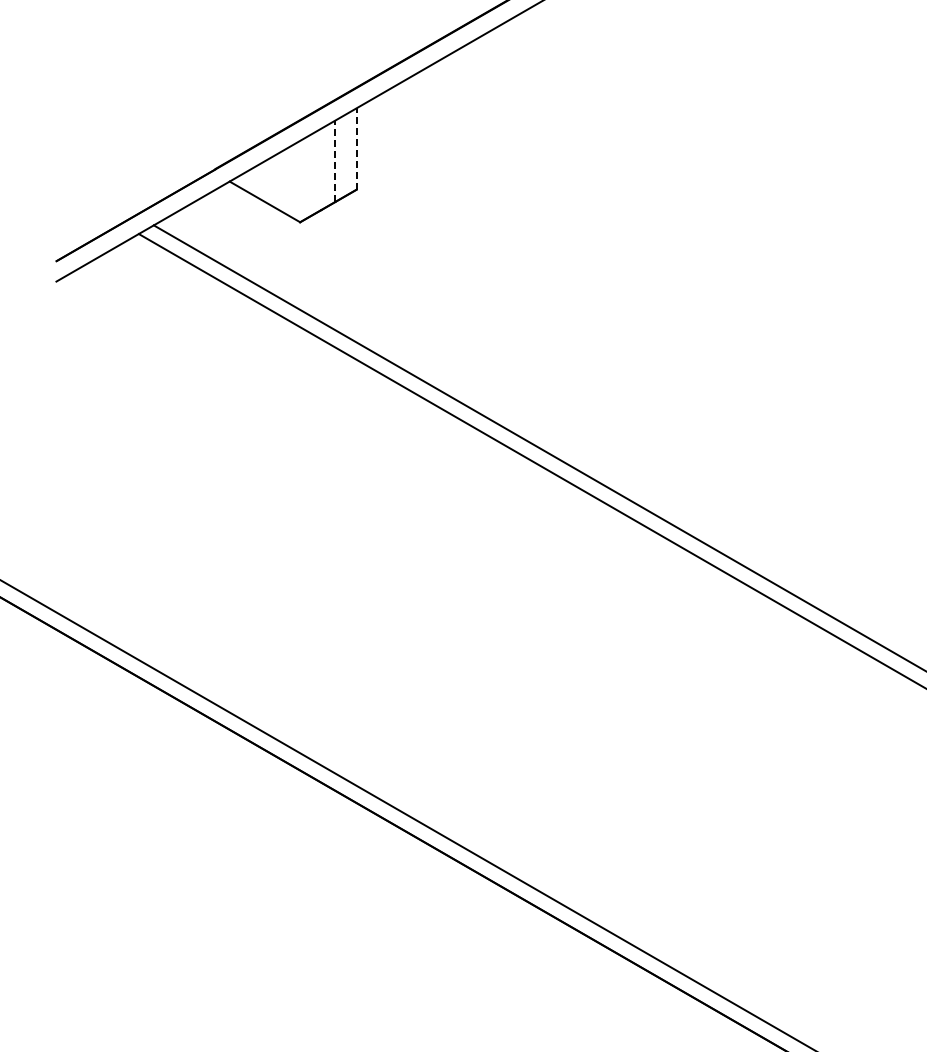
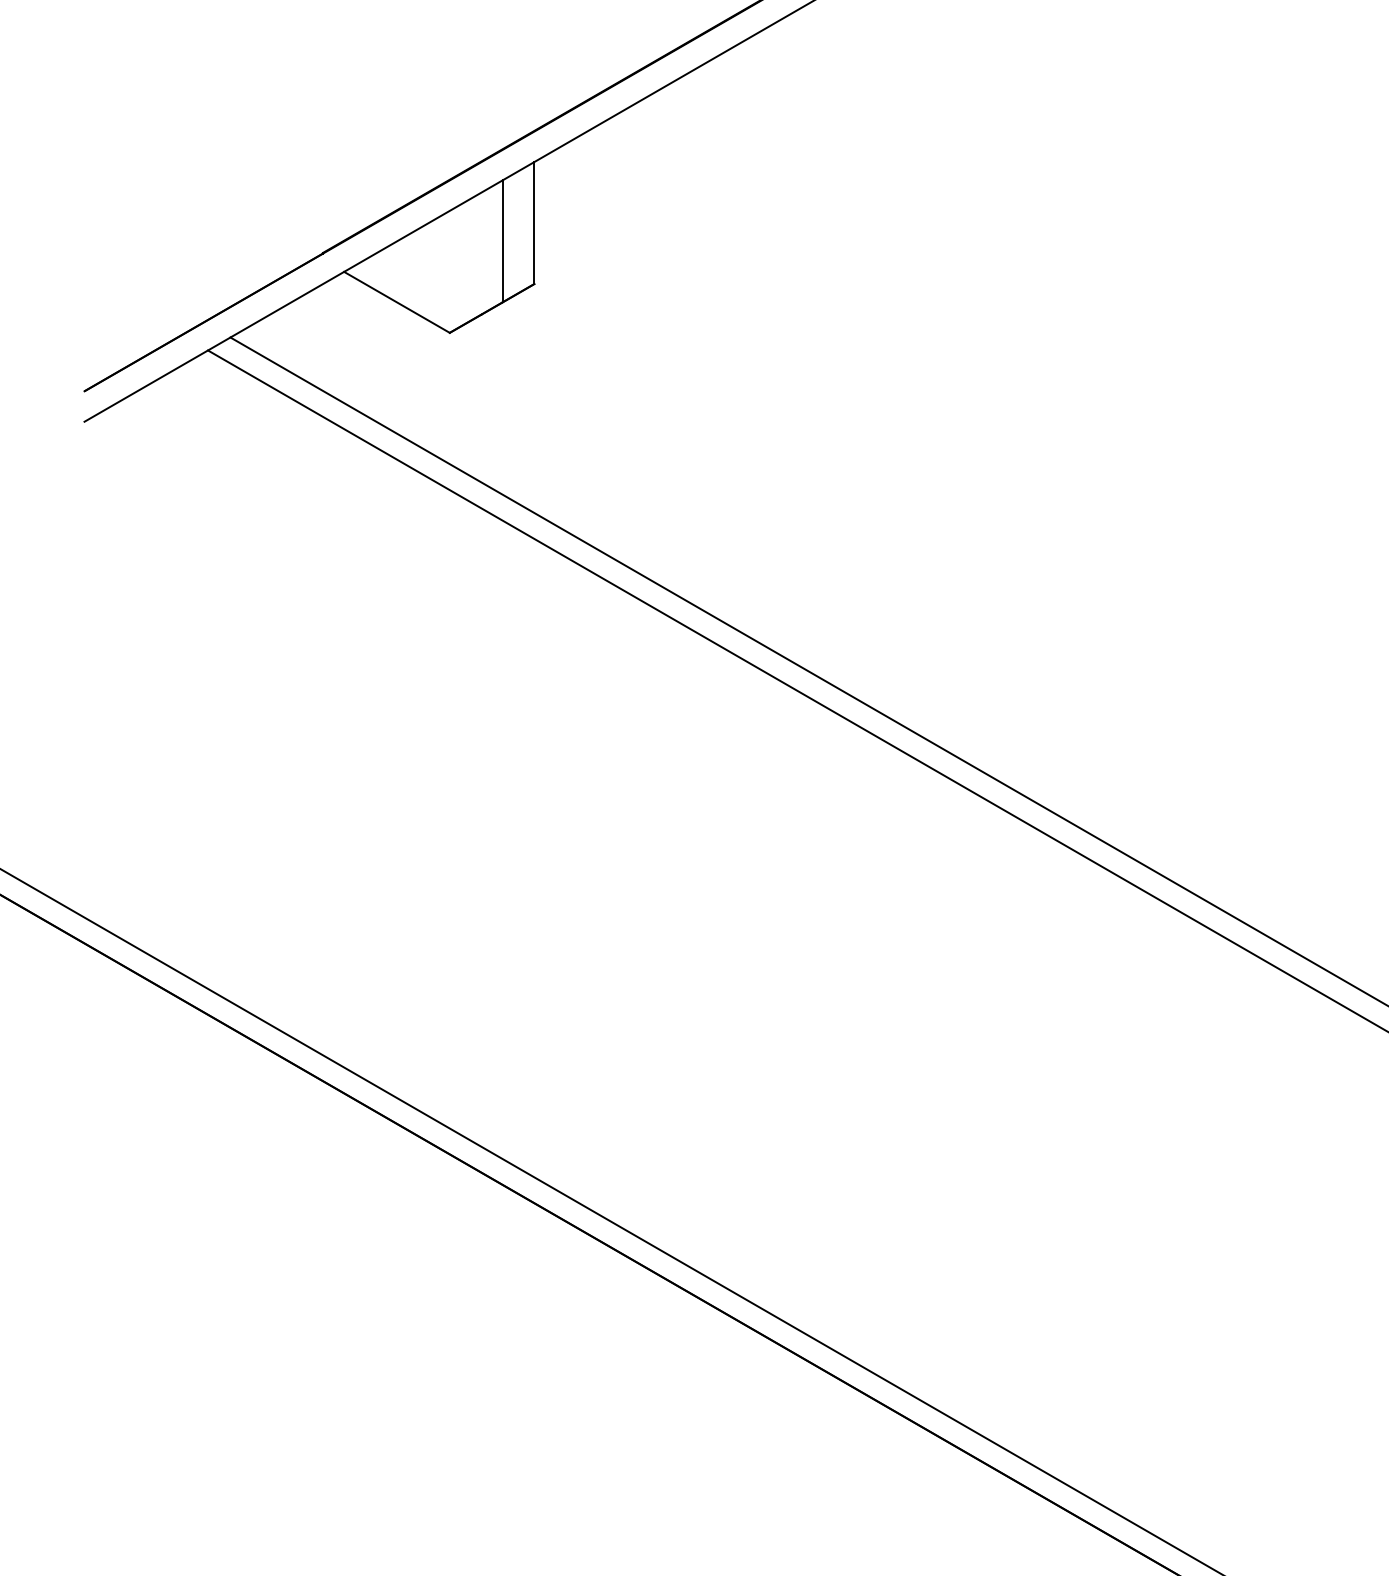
line: (356, 149) -> (534, 223), dashed -> solid
line: (335, 161) -> (502, 241), dashed -> solid

